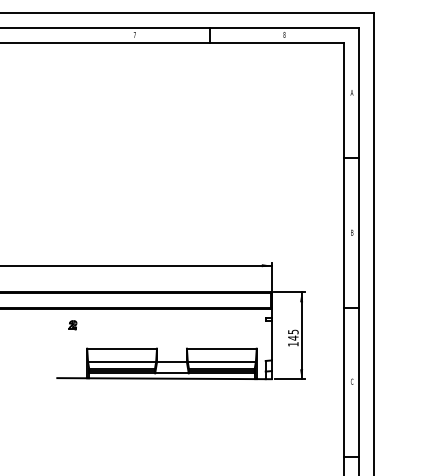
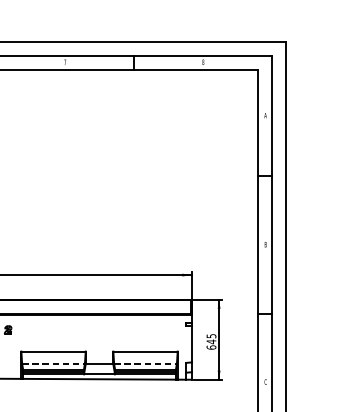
text: (293, 343) -> (211, 346), 145 -> 645
line: (122, 361) -> (53, 363), solid -> dashed
line: (222, 361) -> (146, 363), solid -> dashed

